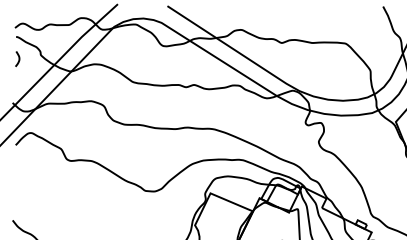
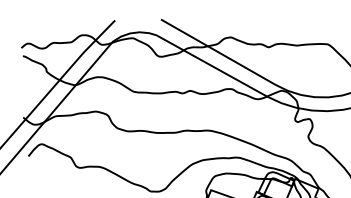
curve: (18, 59) -> (26, 77), removed

